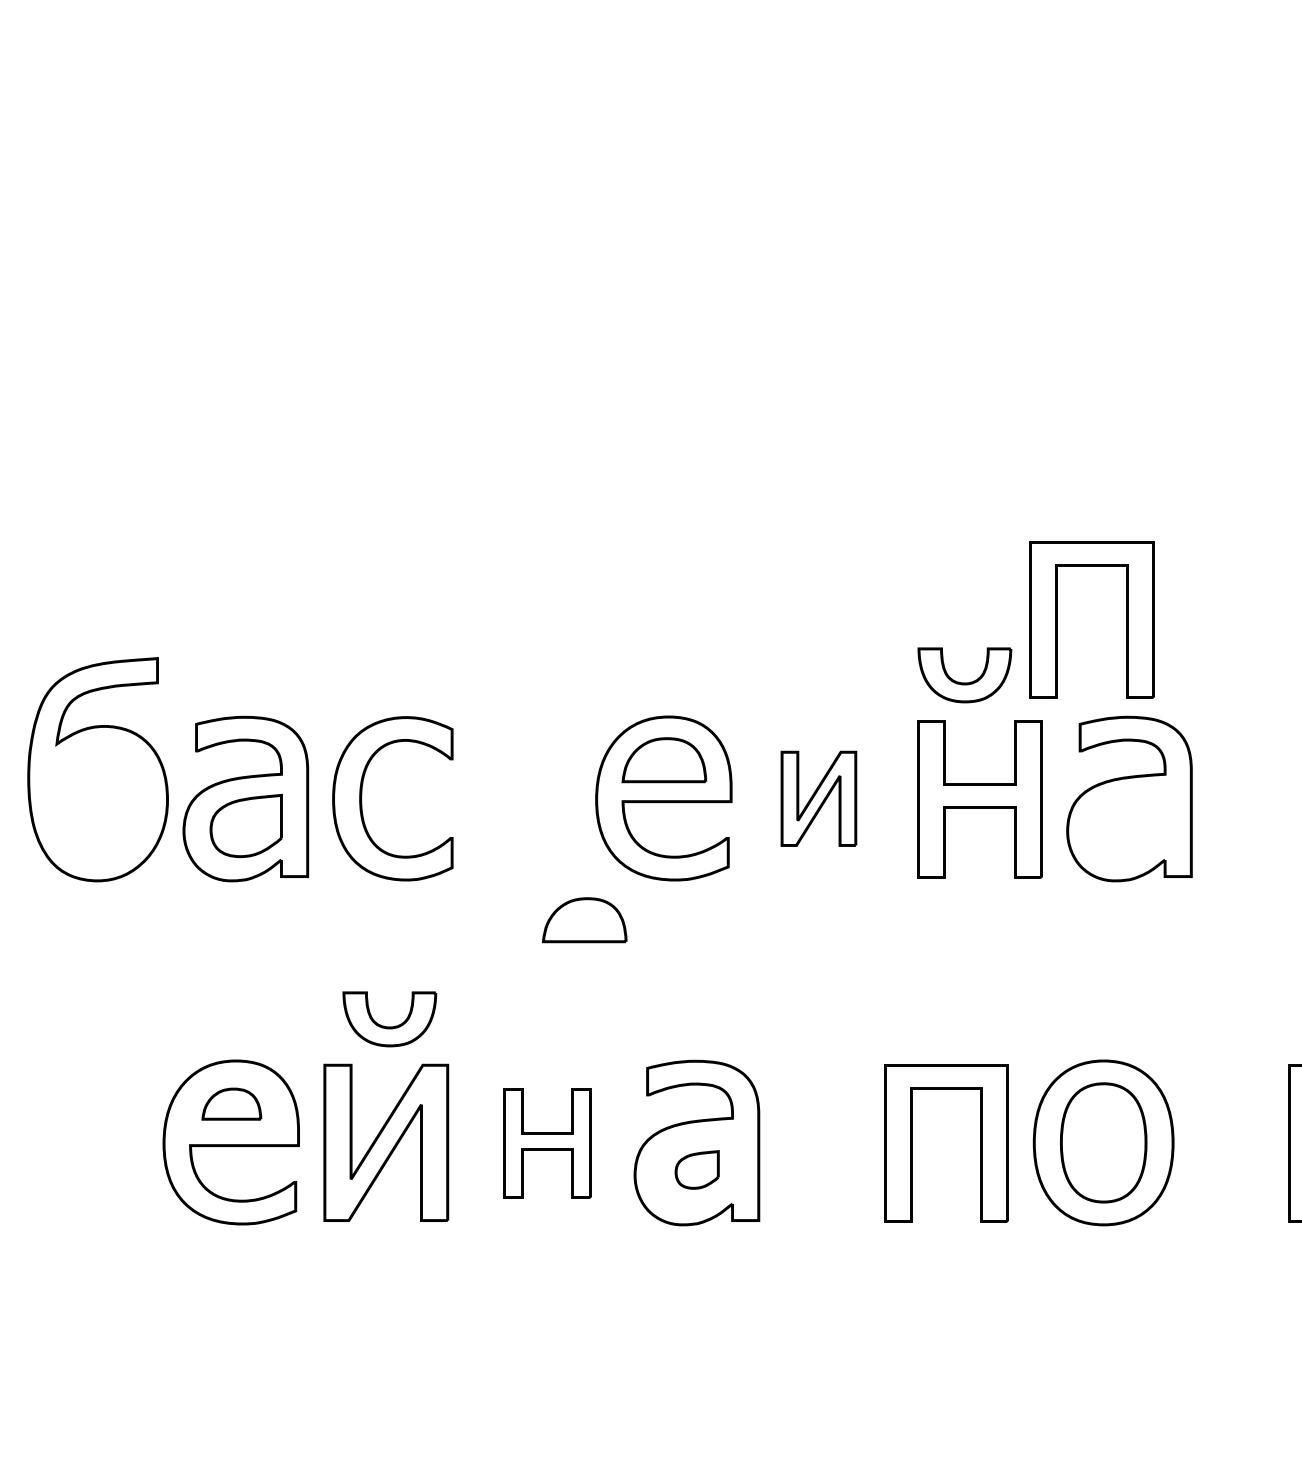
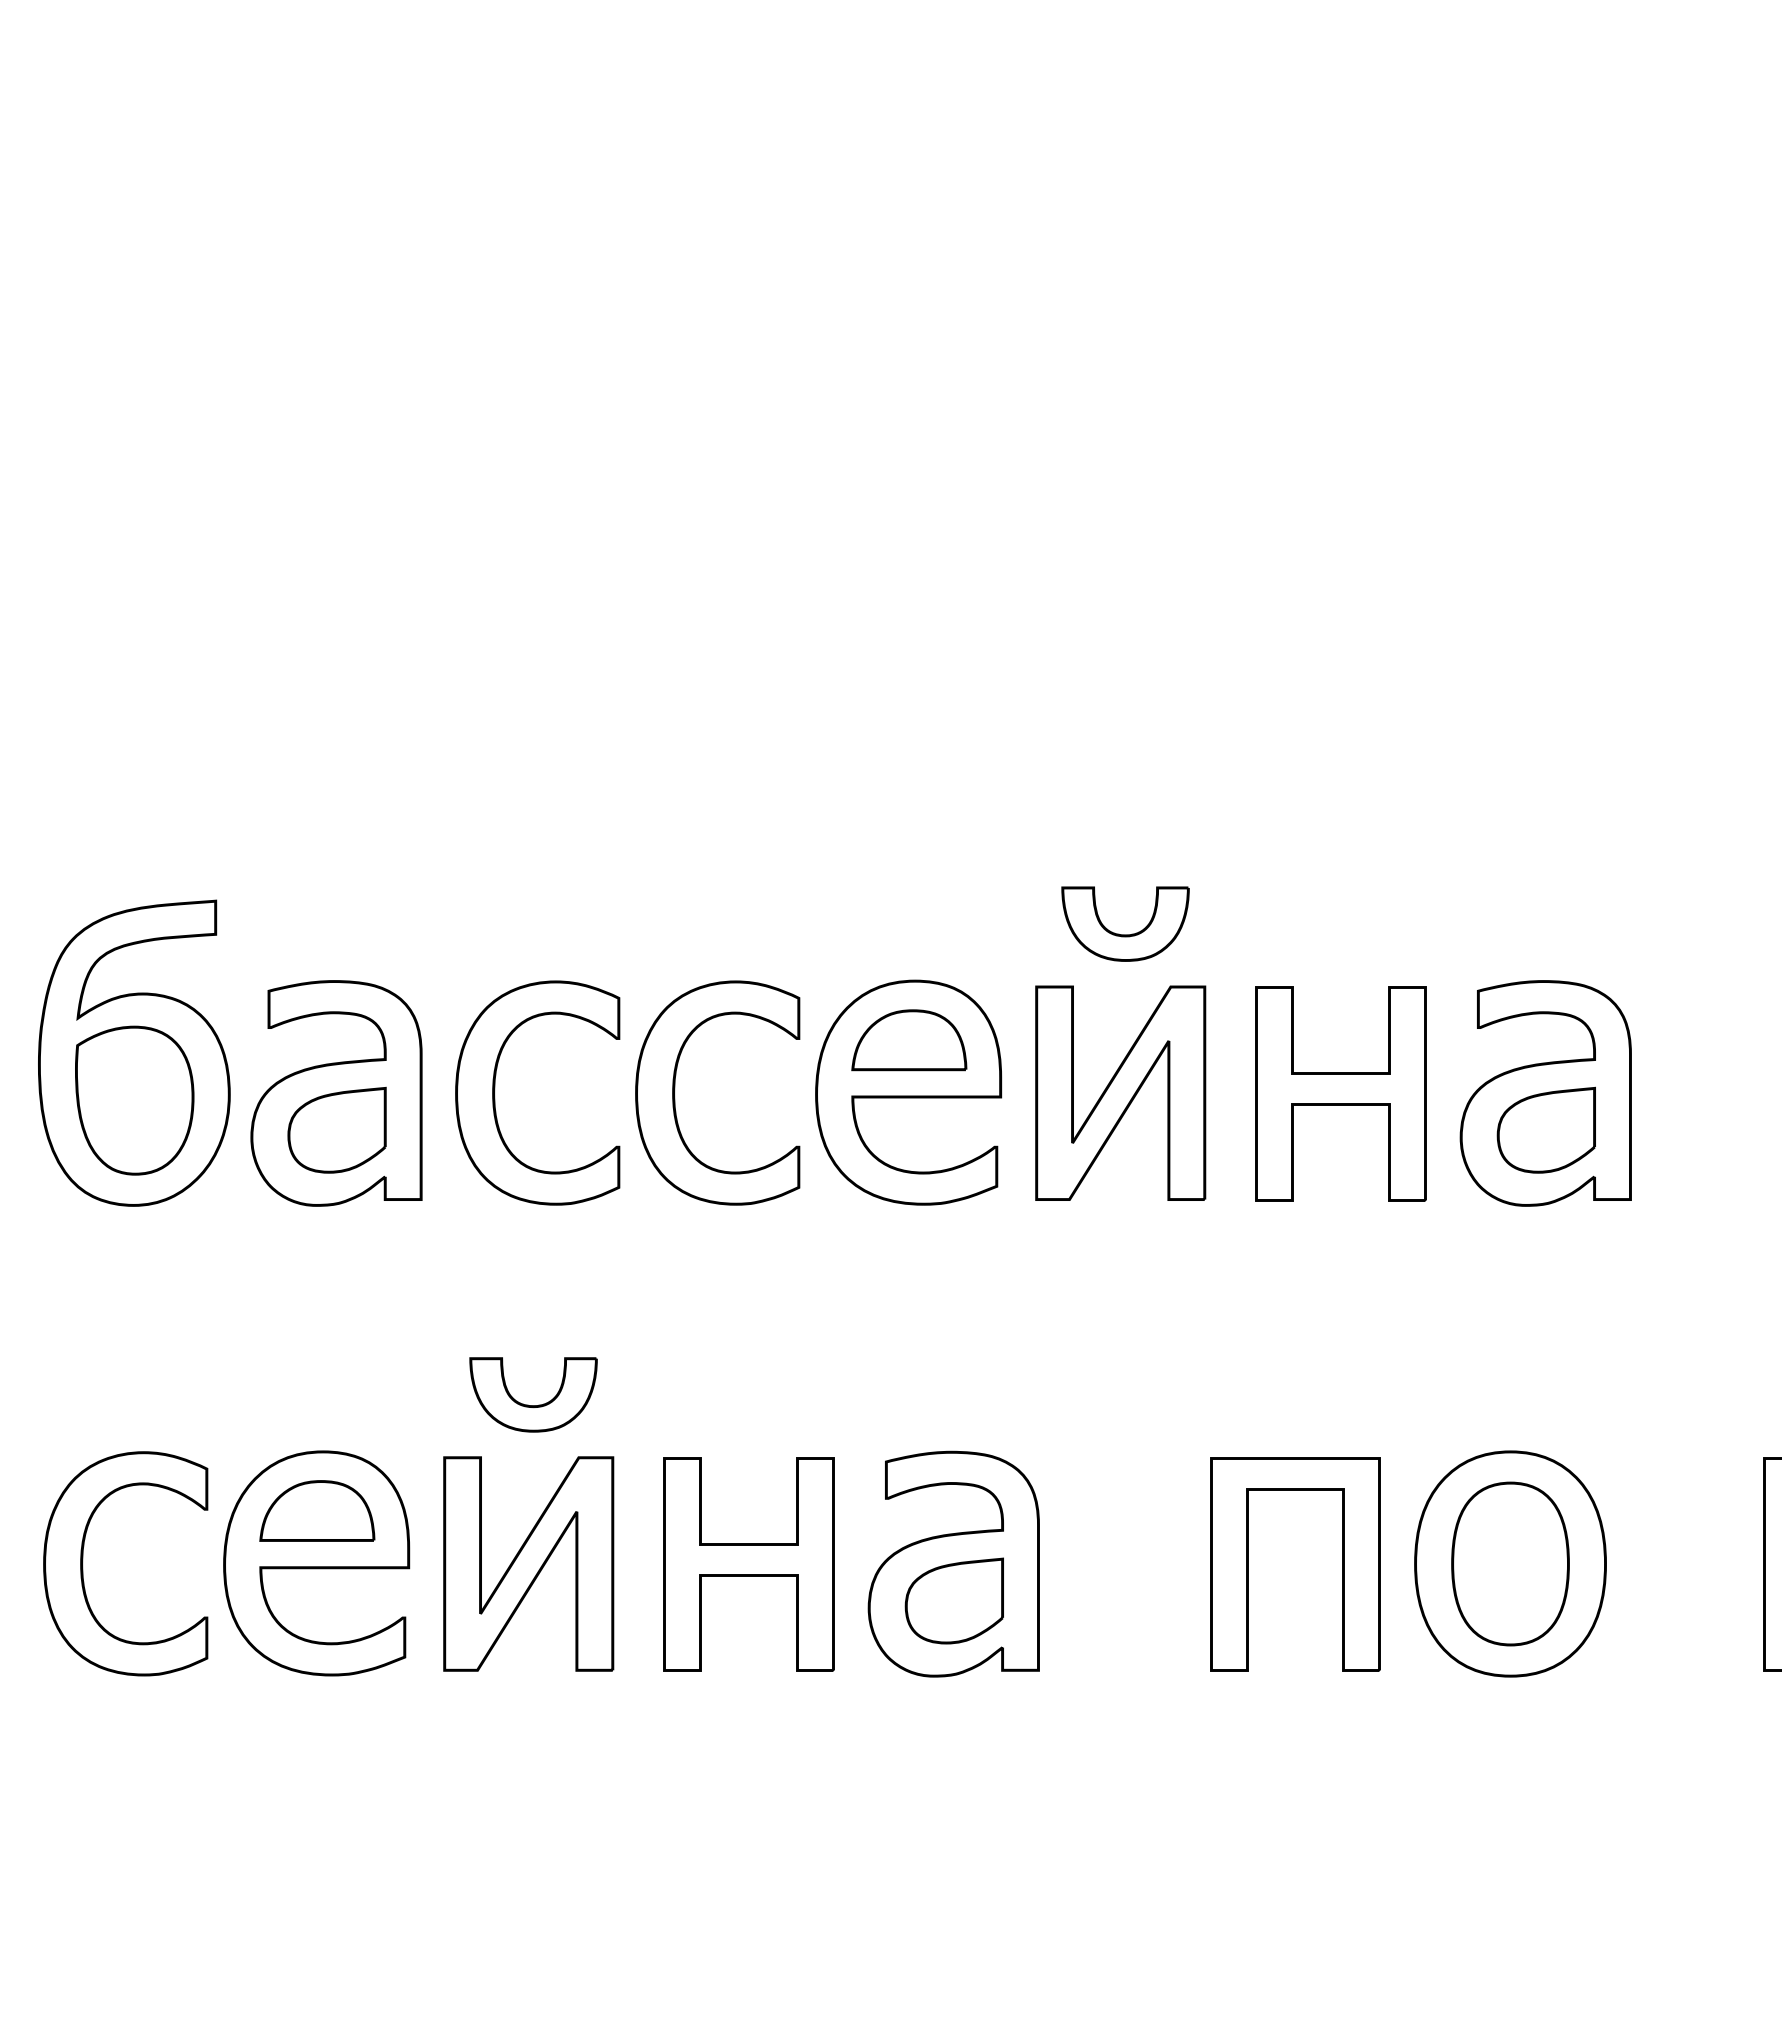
part: (1057, 620) -> (1447, 848), removed
part: (964, 682) -> (1125, 934), moved
part: (493, 796) -> (675, 1090), added
part: (818, 798) -> (1120, 1092), size x1.67
part: (98, 804) -> (134, 1100), added
part: (1129, 825) -> (1545, 1129), added
part: (584, 920) -> (800, 1259), removed
part: (231, 1103) -> (317, 1510), size x1.43
part: (60, 1141) -> (83, 1562), added
part: (546, 1143) -> (748, 1564), size x1.43
part: (696, 1169) -> (953, 1600), size x1.67

